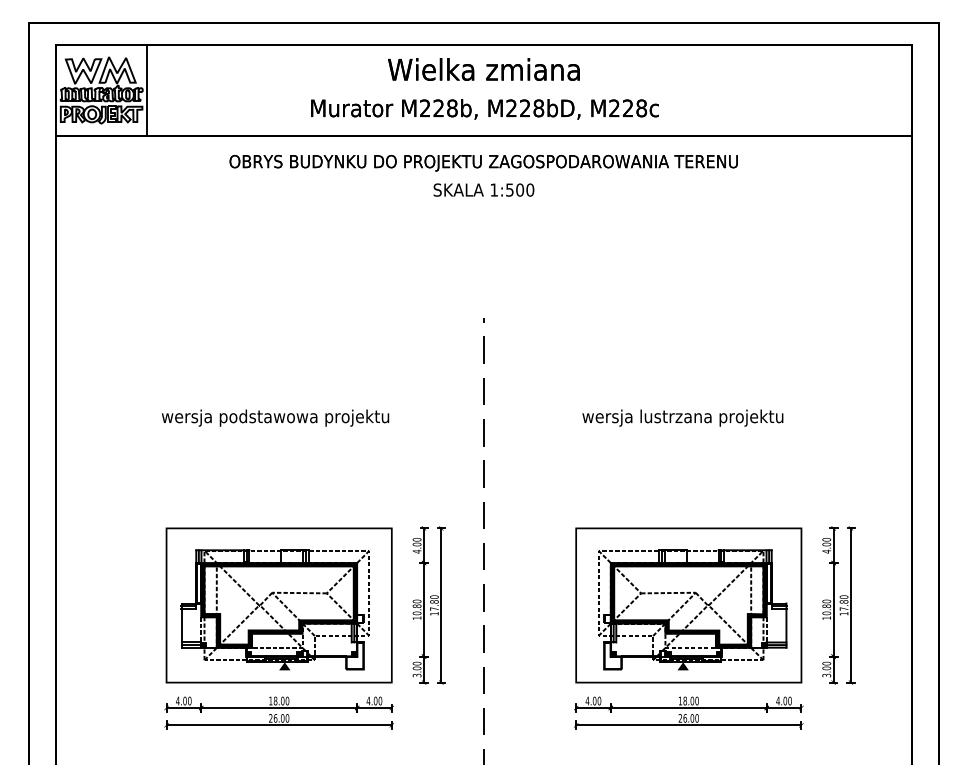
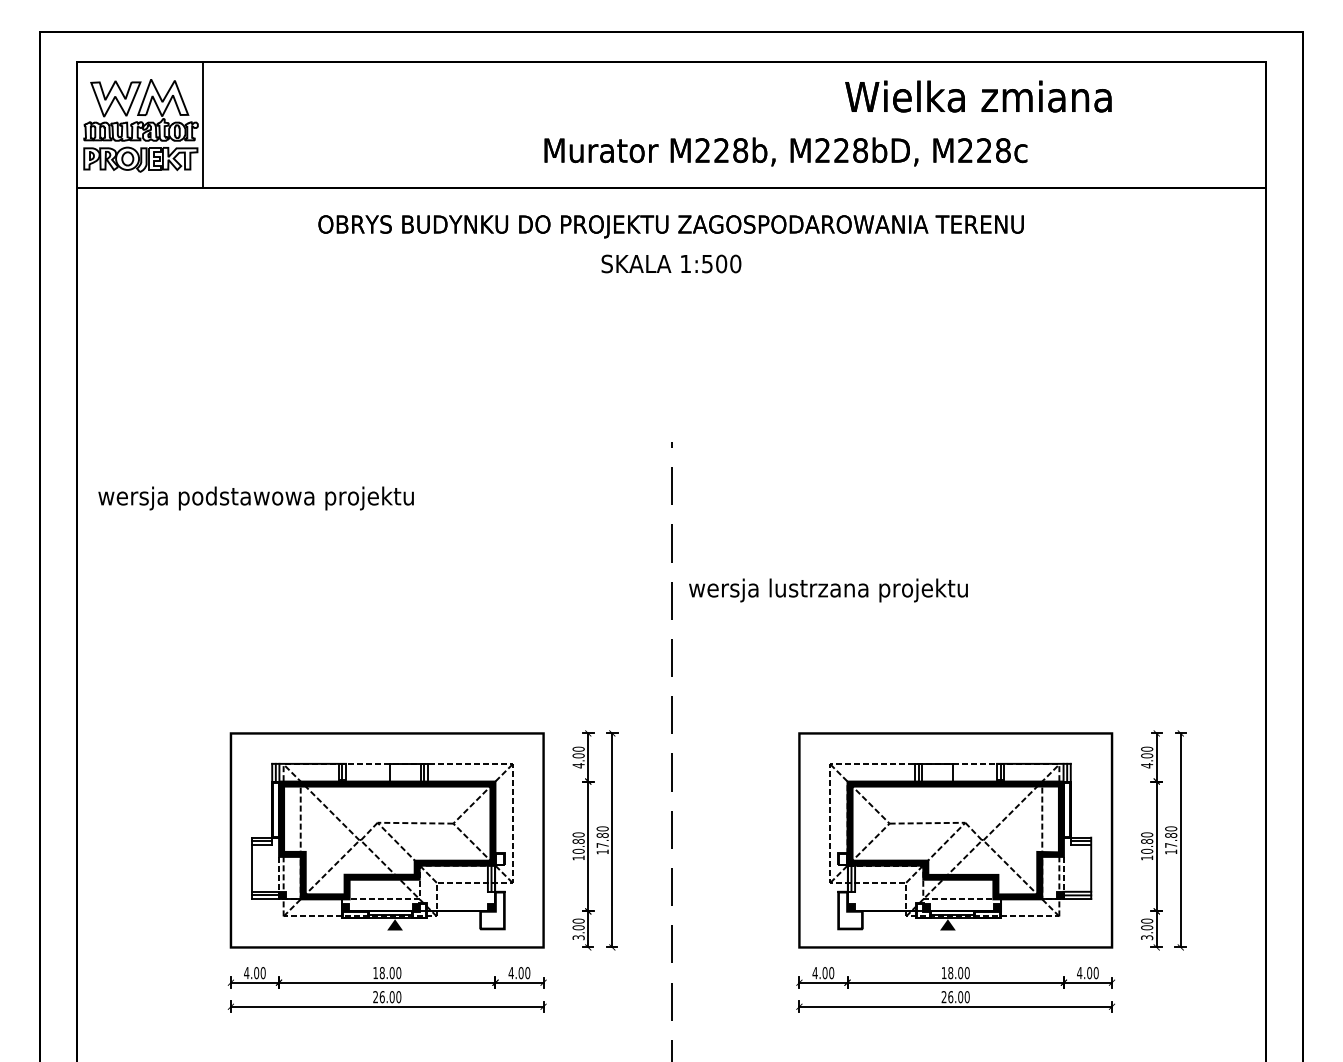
text: (484, 69) -> (978, 96), moved
text: (484, 109) -> (785, 151), moved
text: (275, 418) -> (255, 498), moved
text: (682, 418) -> (828, 590), moved

